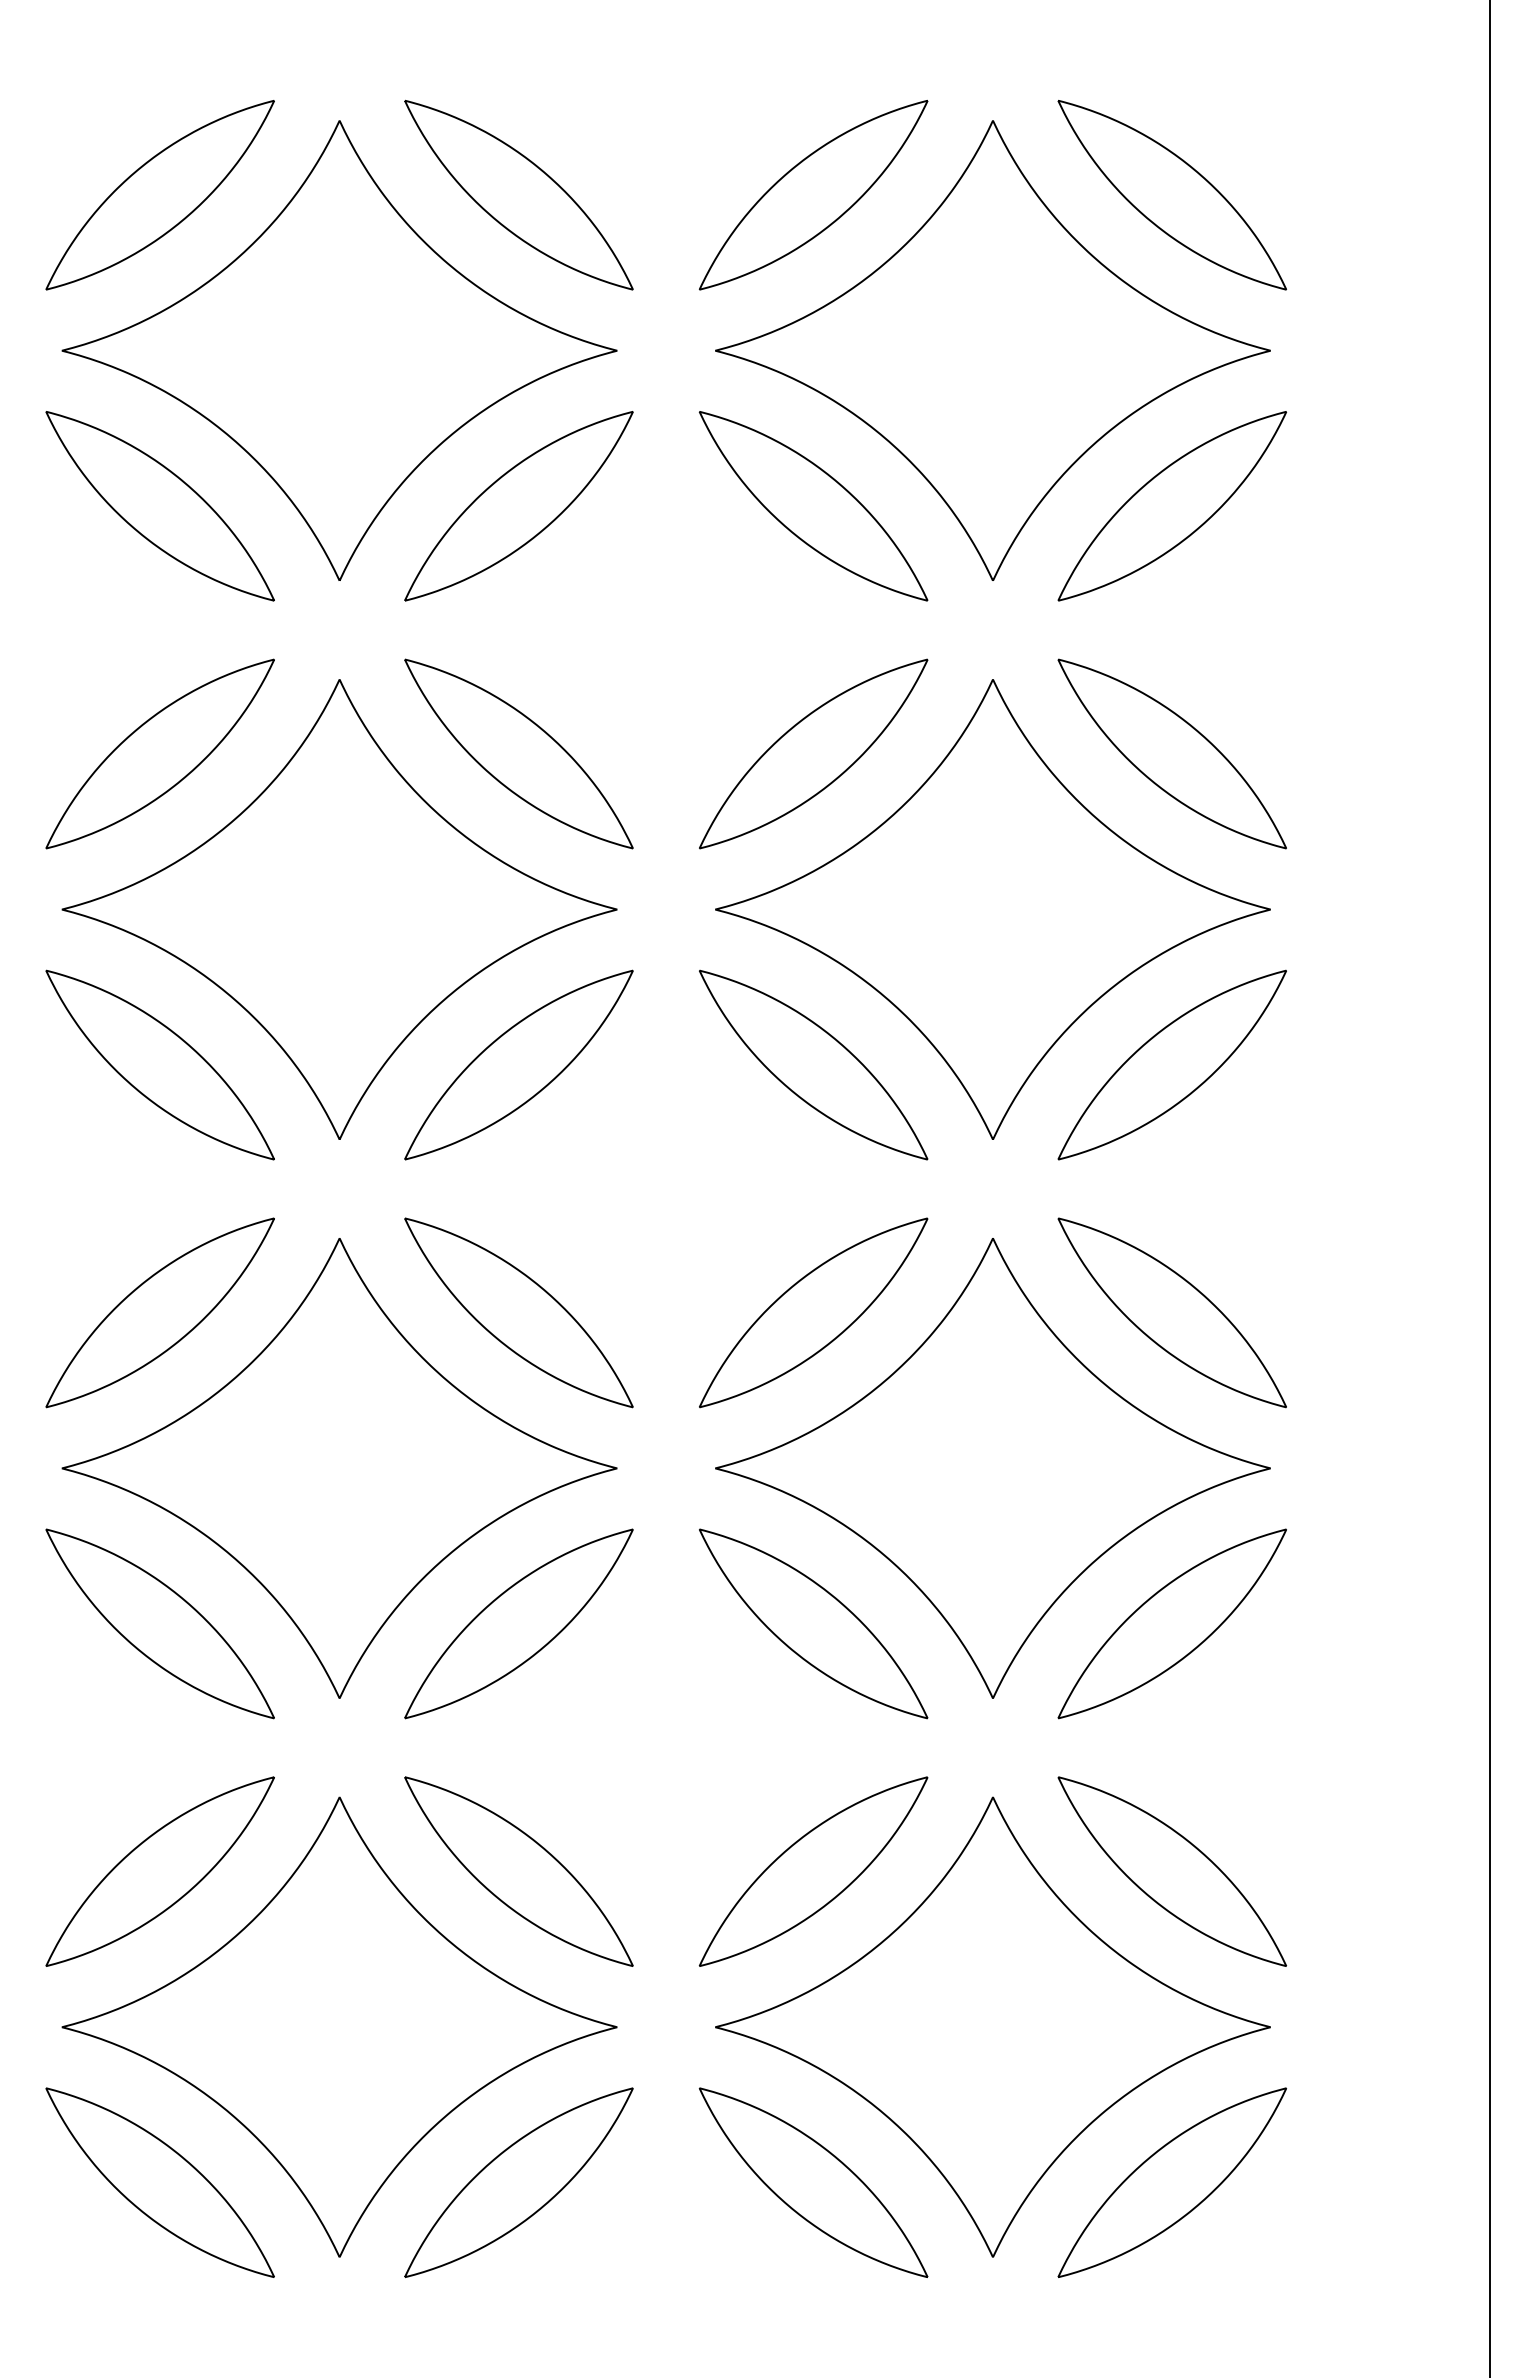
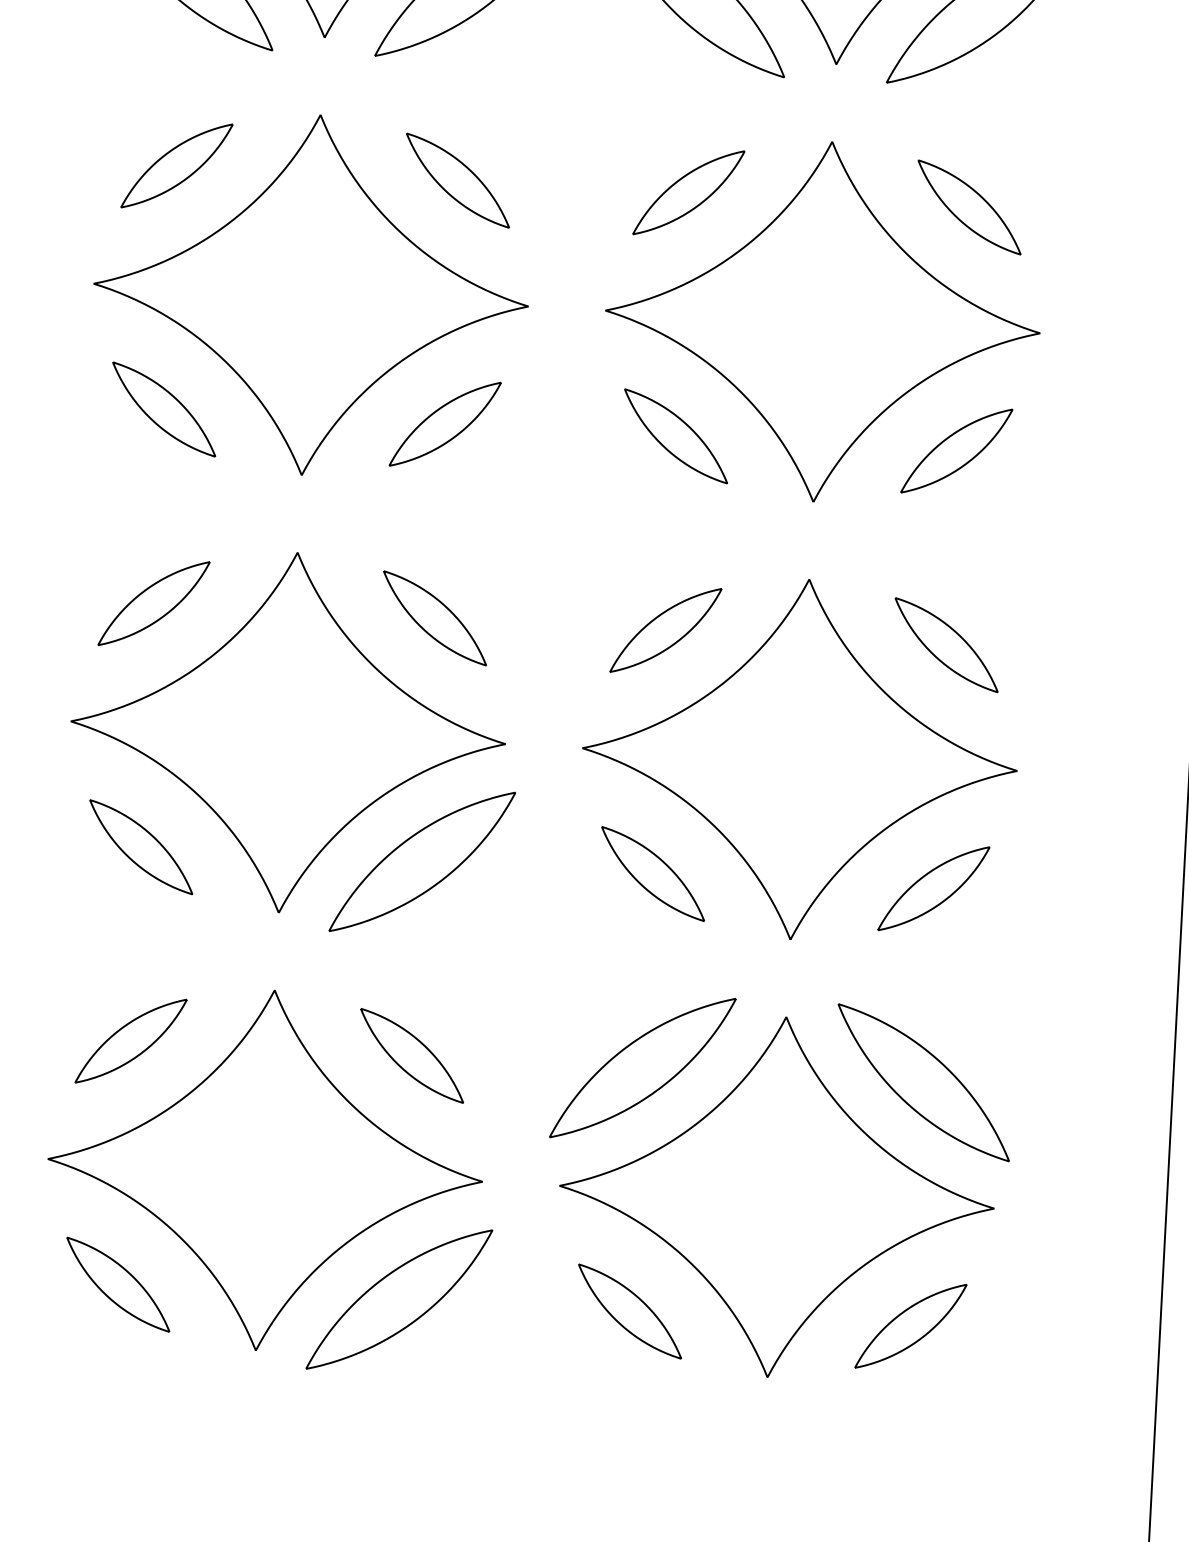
part: (159, 753) -> (176, 165), size x0.6
part: (518, 753) -> (457, 180), size x0.6
part: (813, 753) -> (688, 192), size x0.6
part: (1171, 753) -> (969, 207), size x0.6
part: (159, 1064) -> (163, 409), size x0.6
part: (518, 1064) -> (444, 423), size x0.6
part: (813, 1064) -> (675, 435), size x0.6
part: (1171, 1064) -> (956, 450), size x0.6
part: (159, 1312) -> (153, 603), size x0.6
part: (518, 1312) -> (434, 618), size x0.6
part: (813, 1312) -> (665, 630), size x0.6
part: (1171, 1312) -> (946, 644), size x0.6
part: (159, 1623) -> (140, 846), size x0.6
part: (813, 1623) -> (652, 873), size x0.6
part: (1171, 1623) -> (933, 888), size x0.6
part: (159, 1871) -> (130, 1041), size x0.6
part: (518, 1871) -> (411, 1055), size x0.6
part: (159, 2182) -> (117, 1284), size x0.6
part: (813, 2182) -> (630, 1311), size x0.6
part: (1171, 2182) -> (910, 1326), size x0.6

